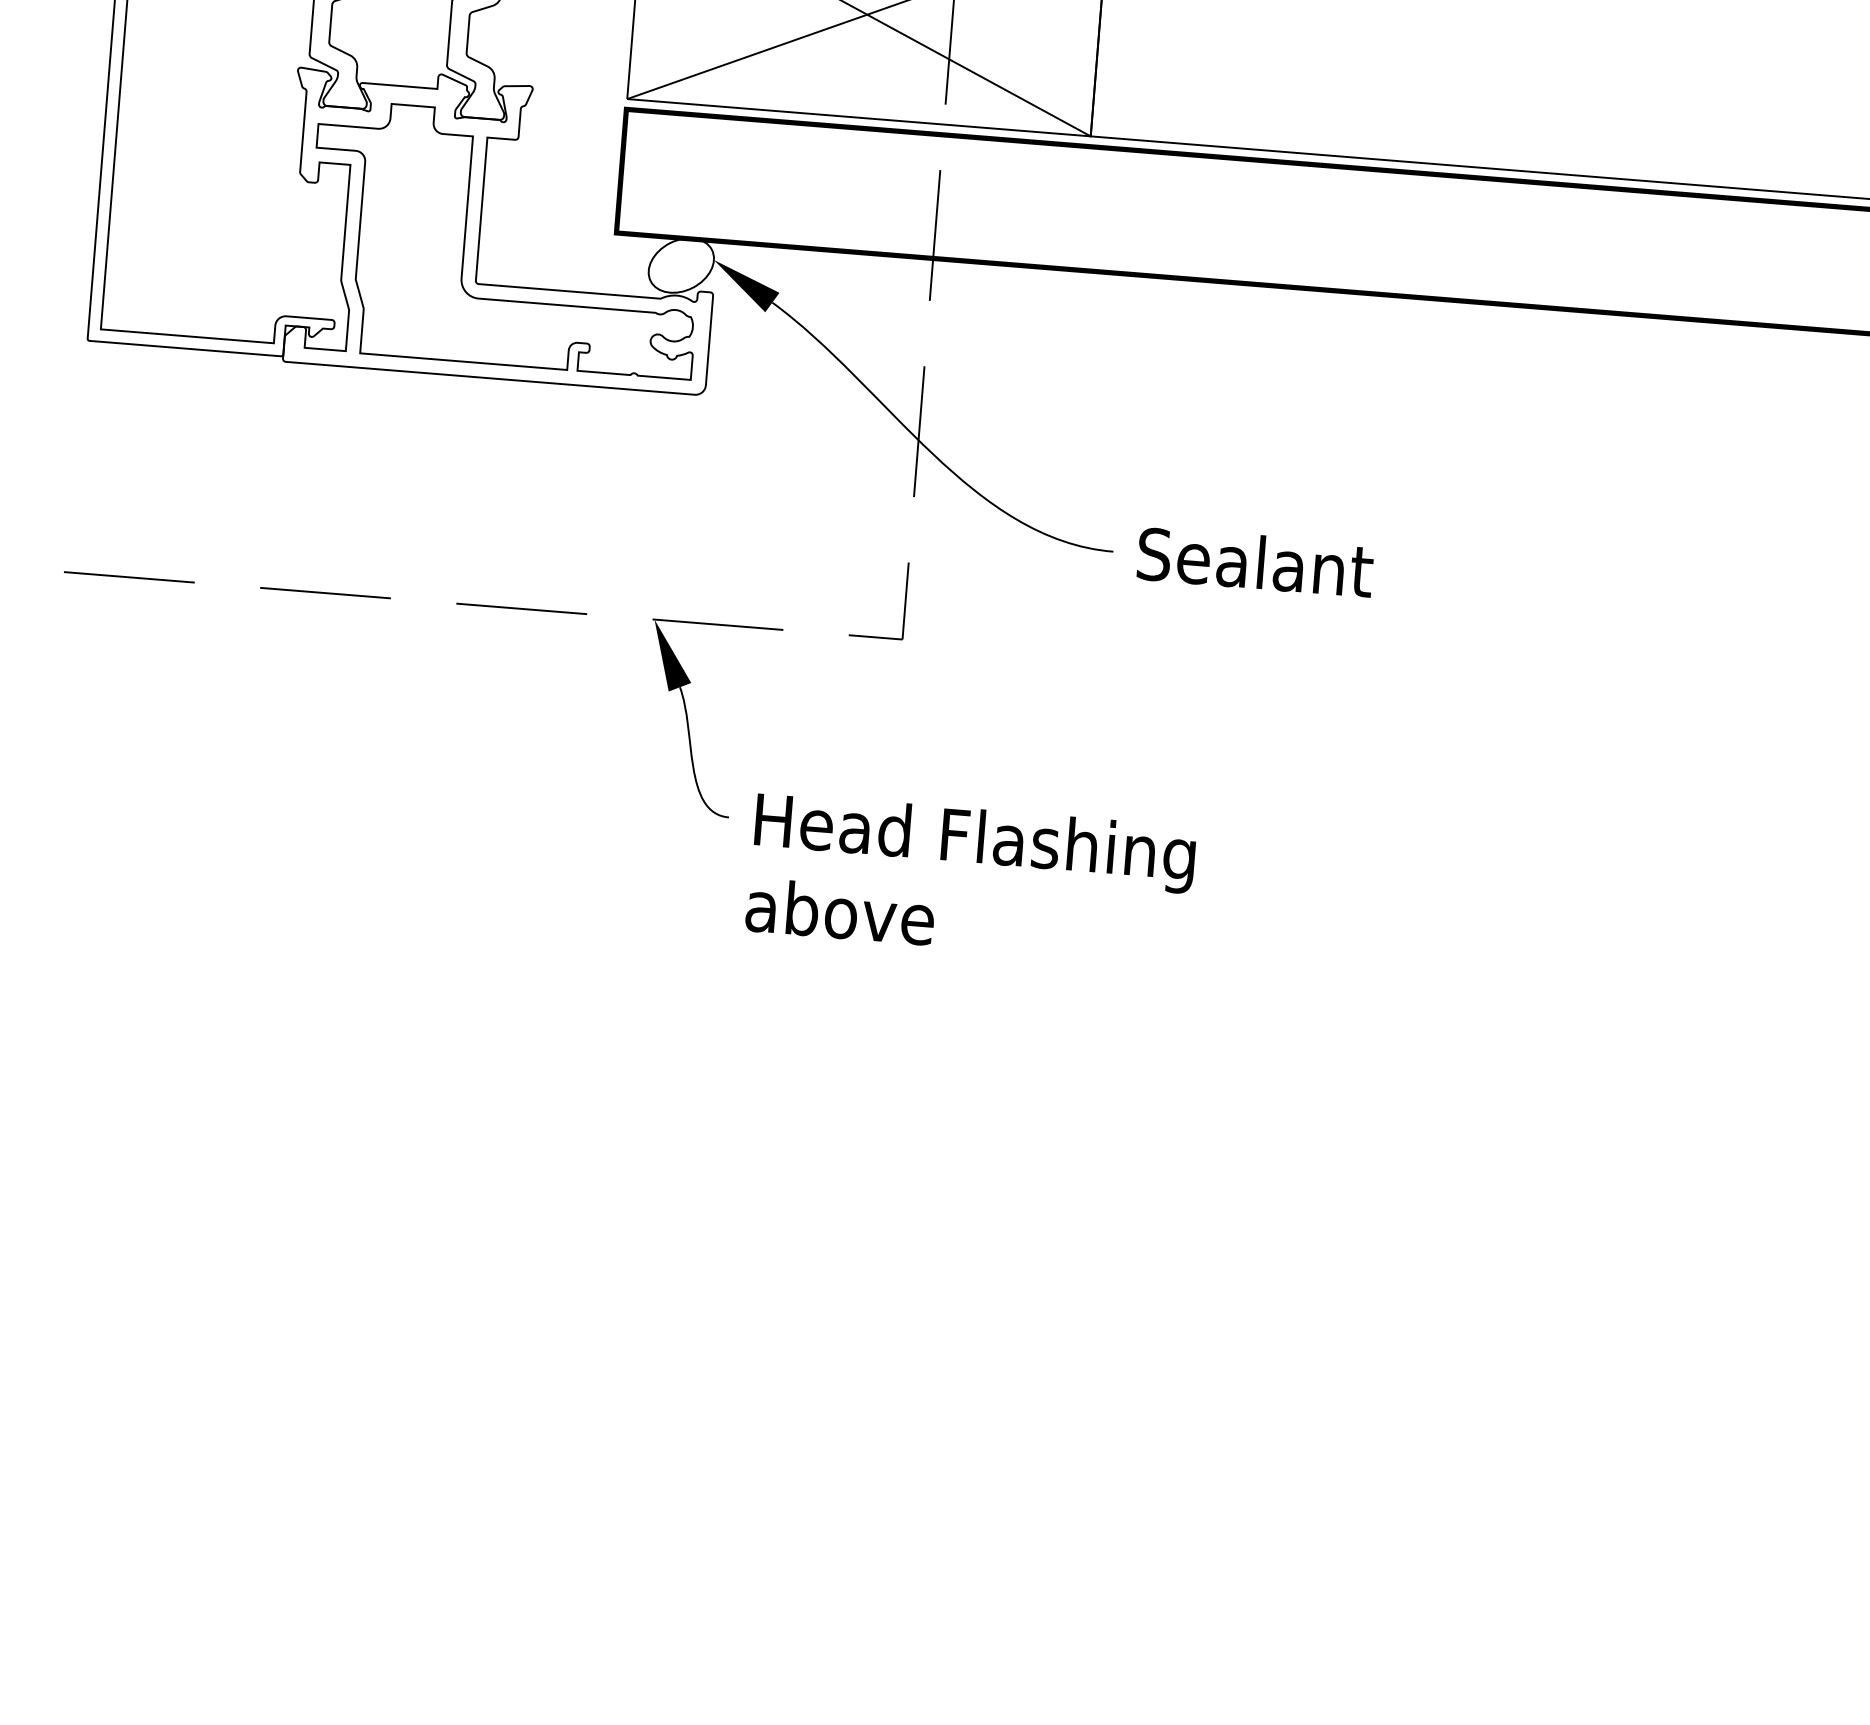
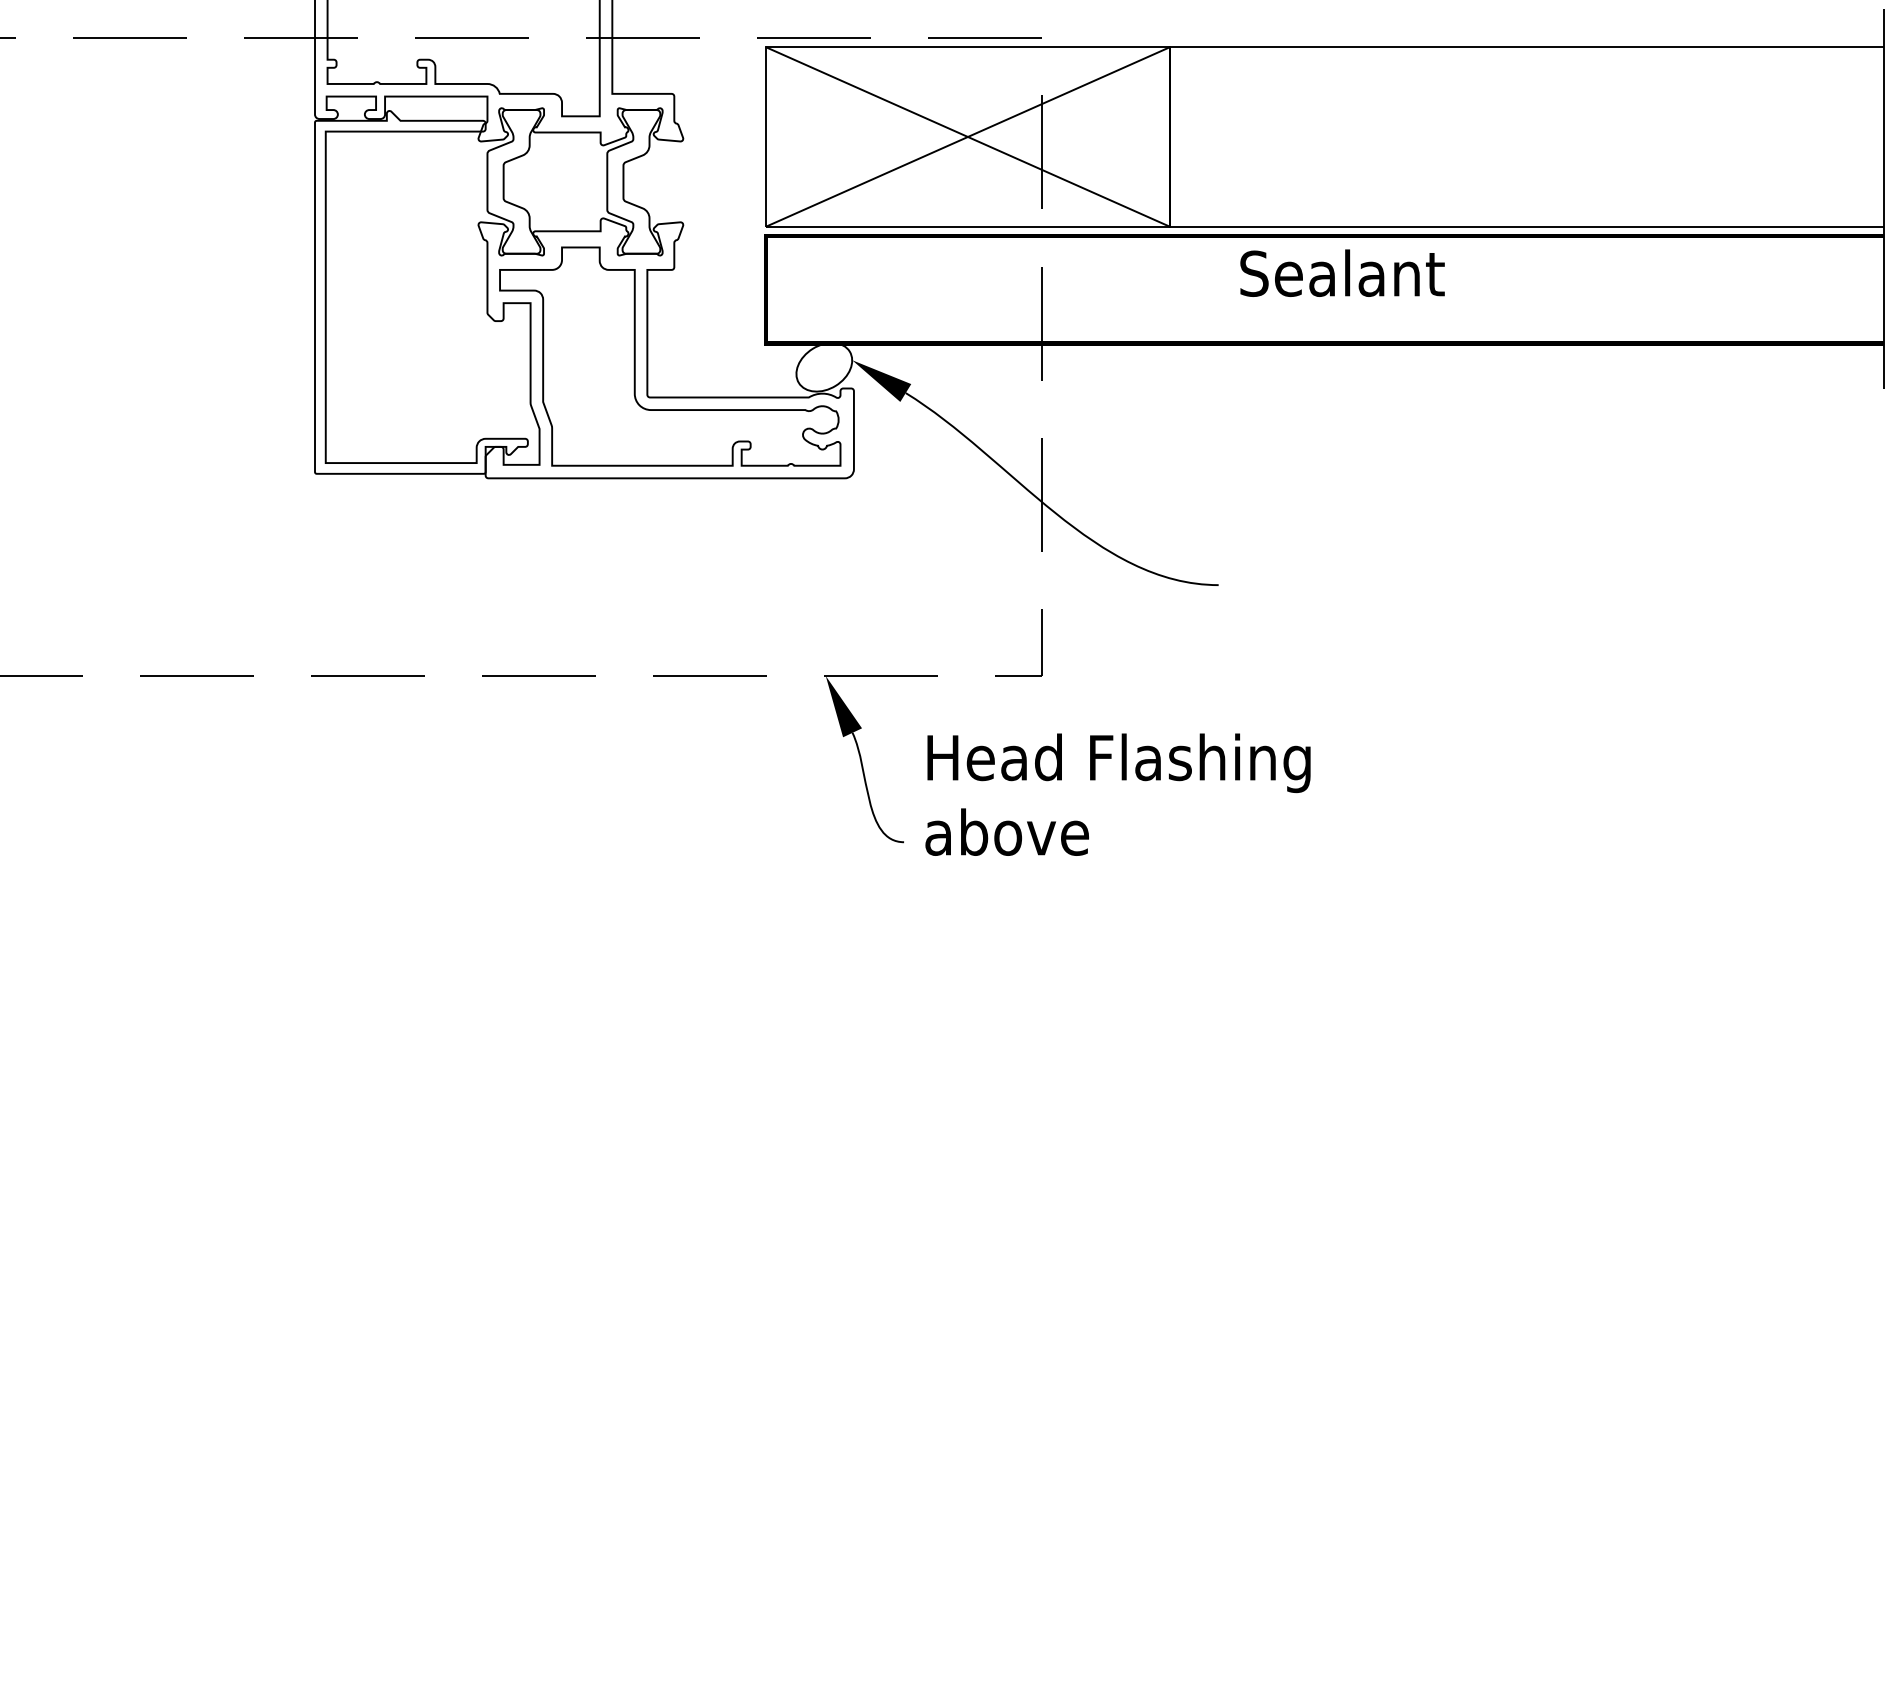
text: (1255, 561) -> (1342, 272), moved
text: (970, 878) -> (1117, 794), moved

